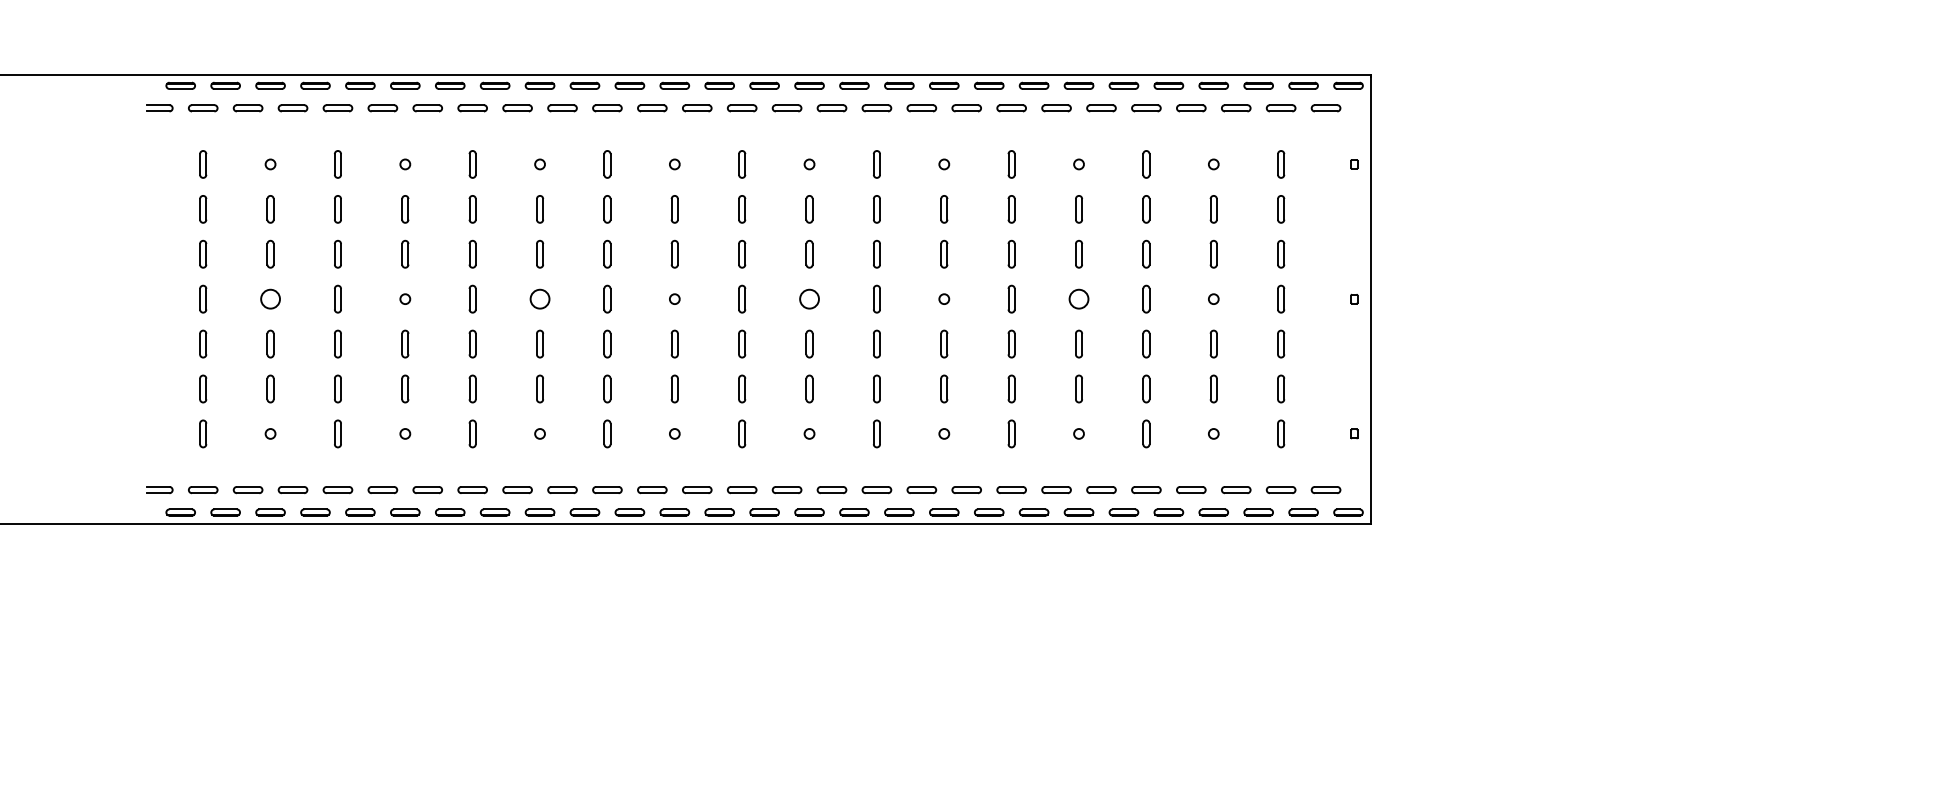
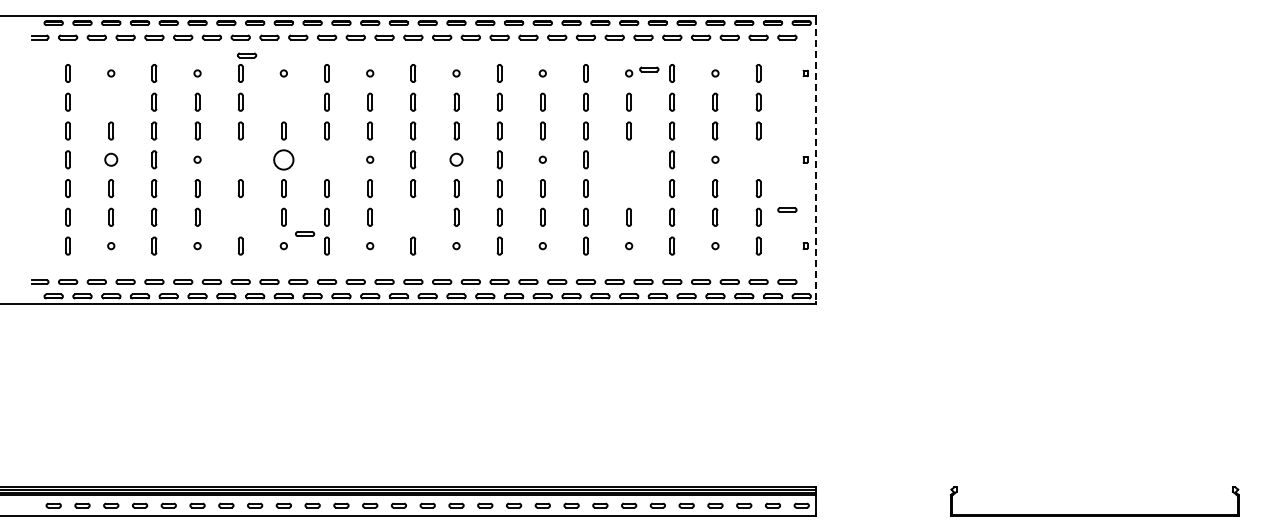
part: (483, 136) -> (247, 55), added
part: (1110, 158) -> (649, 69), added
part: (270, 208) -> (111, 101), removed
part: (539, 208) -> (283, 101), removed
part: (472, 298) -> (240, 159), removed
circle: (539, 298) -> (283, 159), size x1.6
part: (606, 298) -> (326, 159), removed
circle: (1078, 298) -> (628, 159), removed
part: (1280, 298) -> (758, 159), removed
line: (1371, 300) -> (816, 160), solid -> dashed
part: (1078, 343) -> (628, 188), removed
part: (1326, 376) -> (787, 209), added
part: (472, 387) -> (240, 216), removed
part: (742, 387) -> (413, 216), removed
part: (573, 414) -> (305, 233), added

